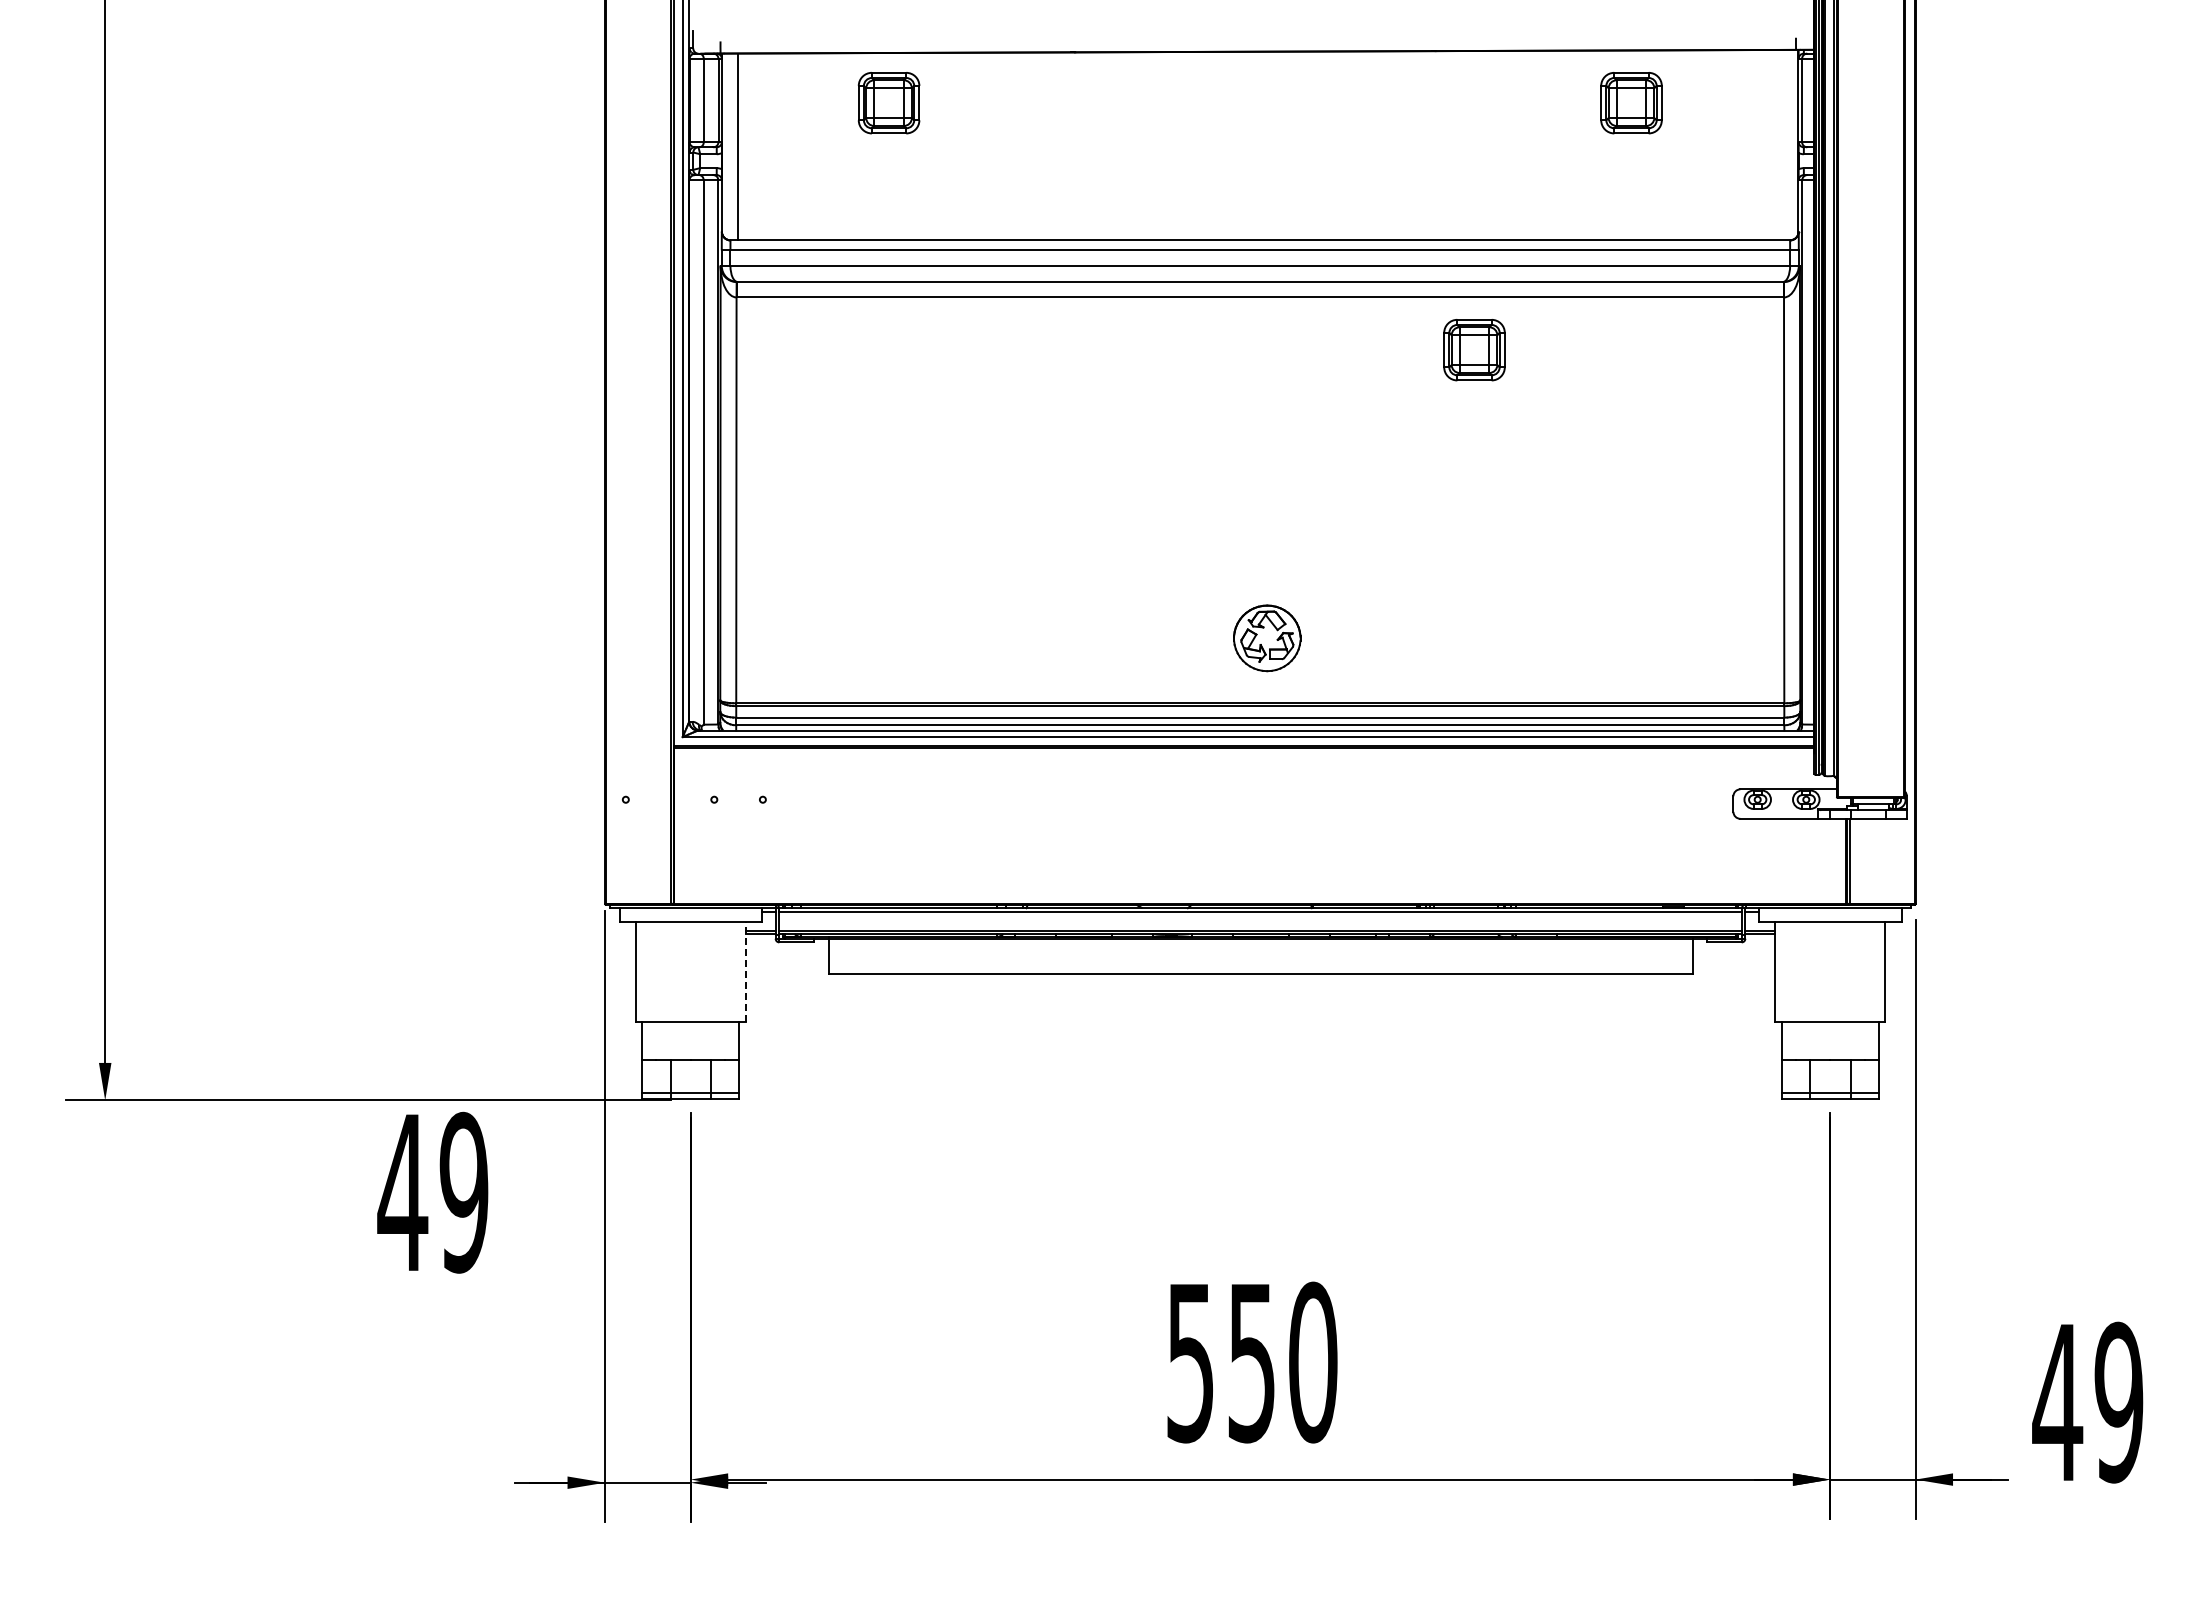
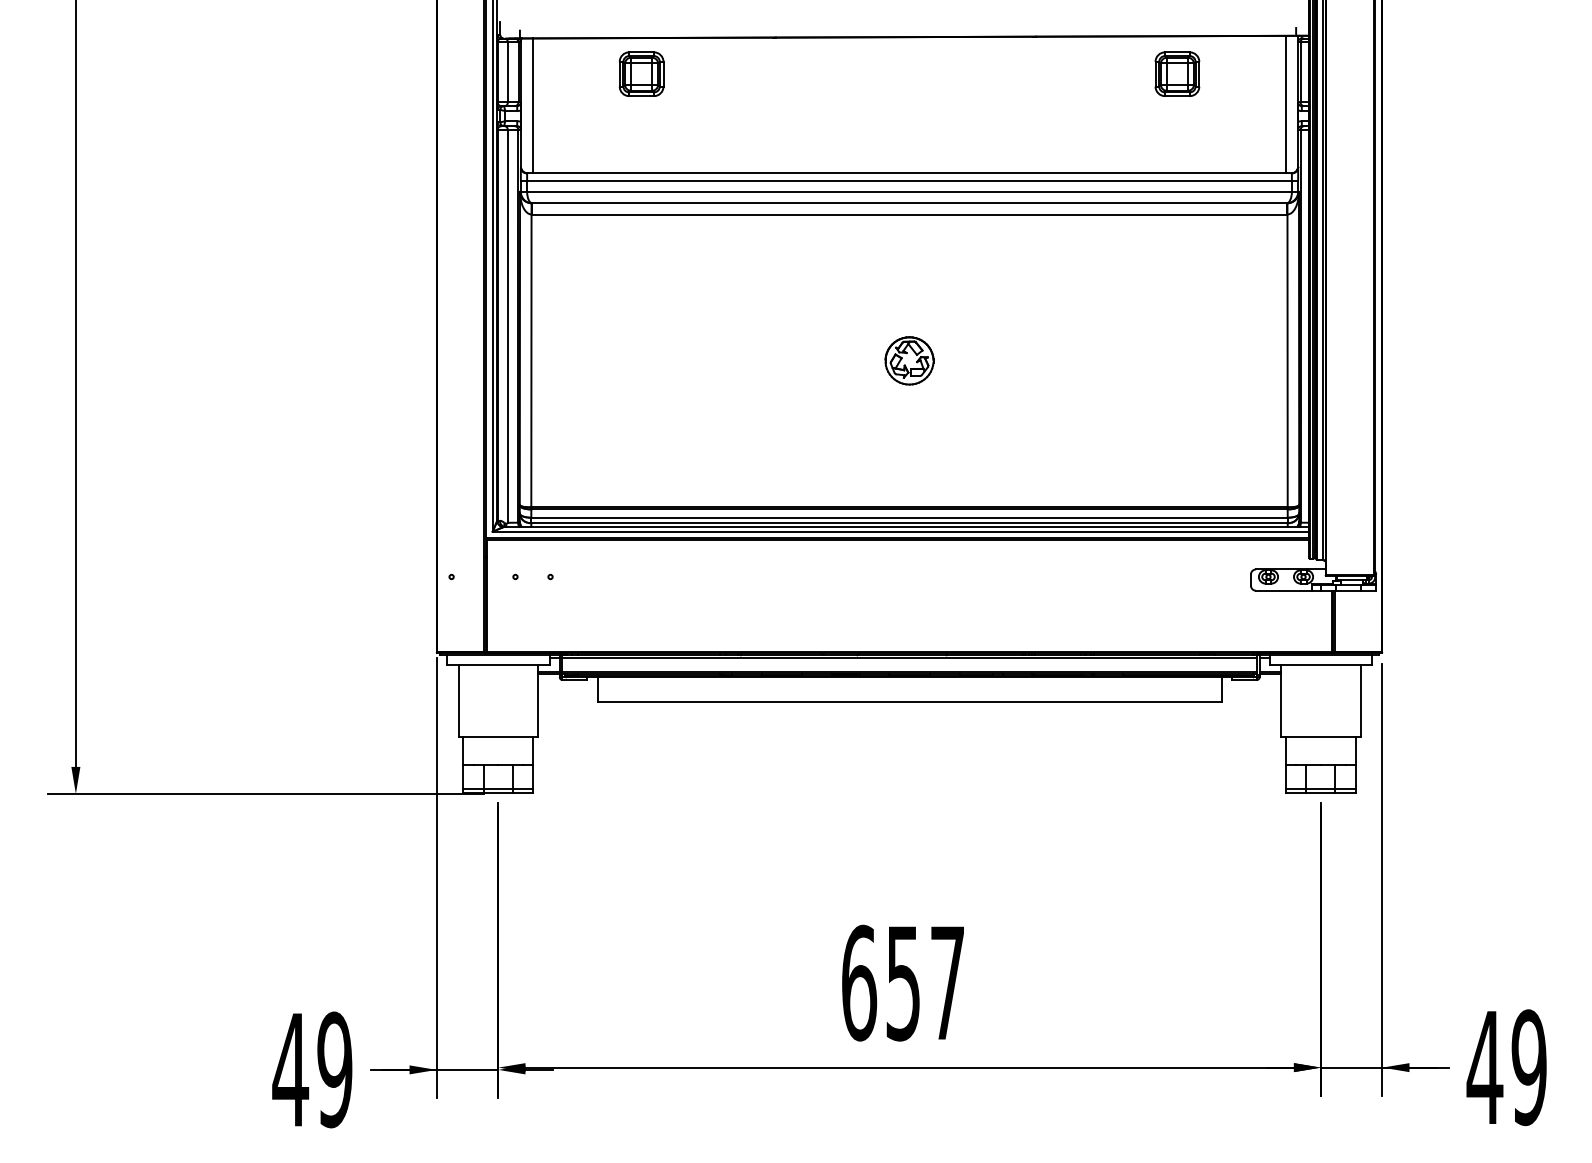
line: (1782, 144) -> (1286, 104), added
part: (1474, 350) -> (1064, 252), removed
part: (1267, 638) -> (909, 361), moved
line: (745, 971) -> (537, 700), dashed -> solid
text: (432, 1192) -> (312, 1069), moved
text: (1252, 1362) -> (903, 983), 550 -> 657
text: (2087, 1402) -> (1506, 1067), moved

